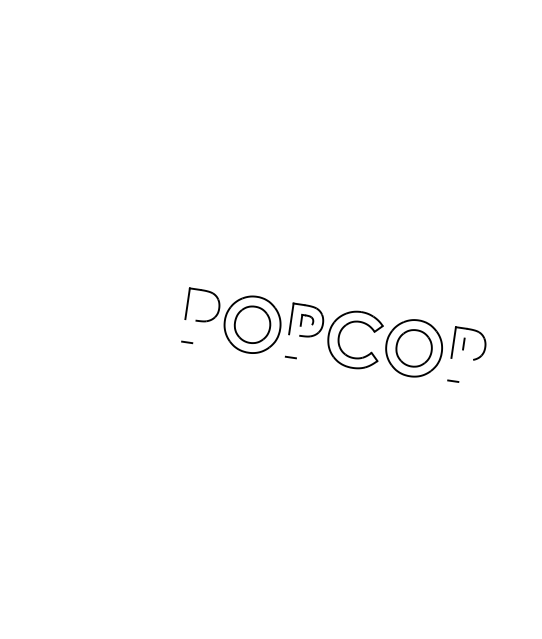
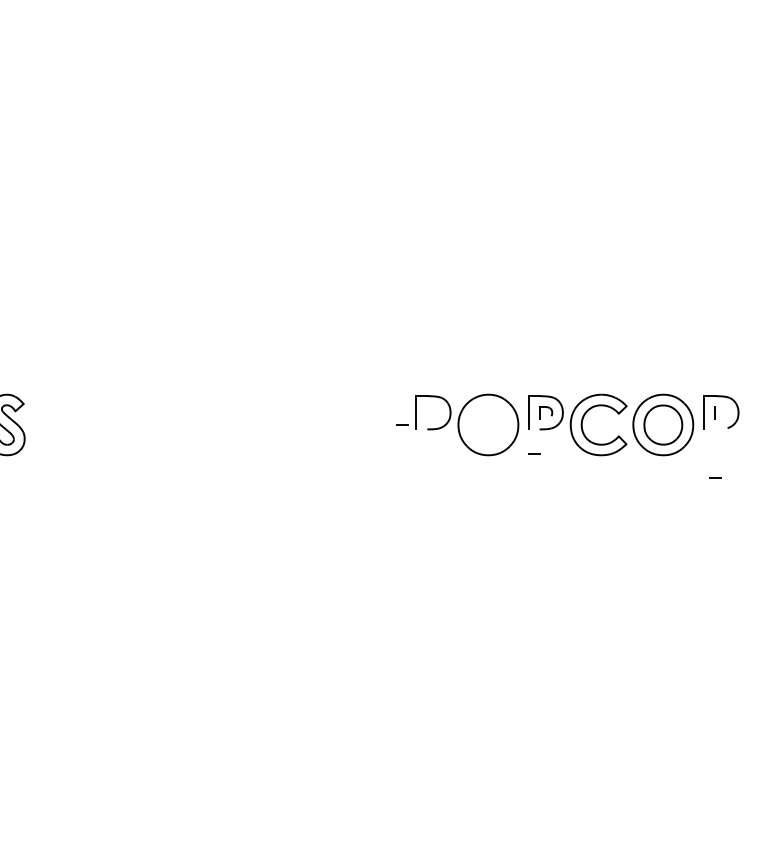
part: (252, 324) -> (488, 424), removed
line: (186, 342) -> (402, 424), moved
line: (452, 380) -> (715, 477), moved

